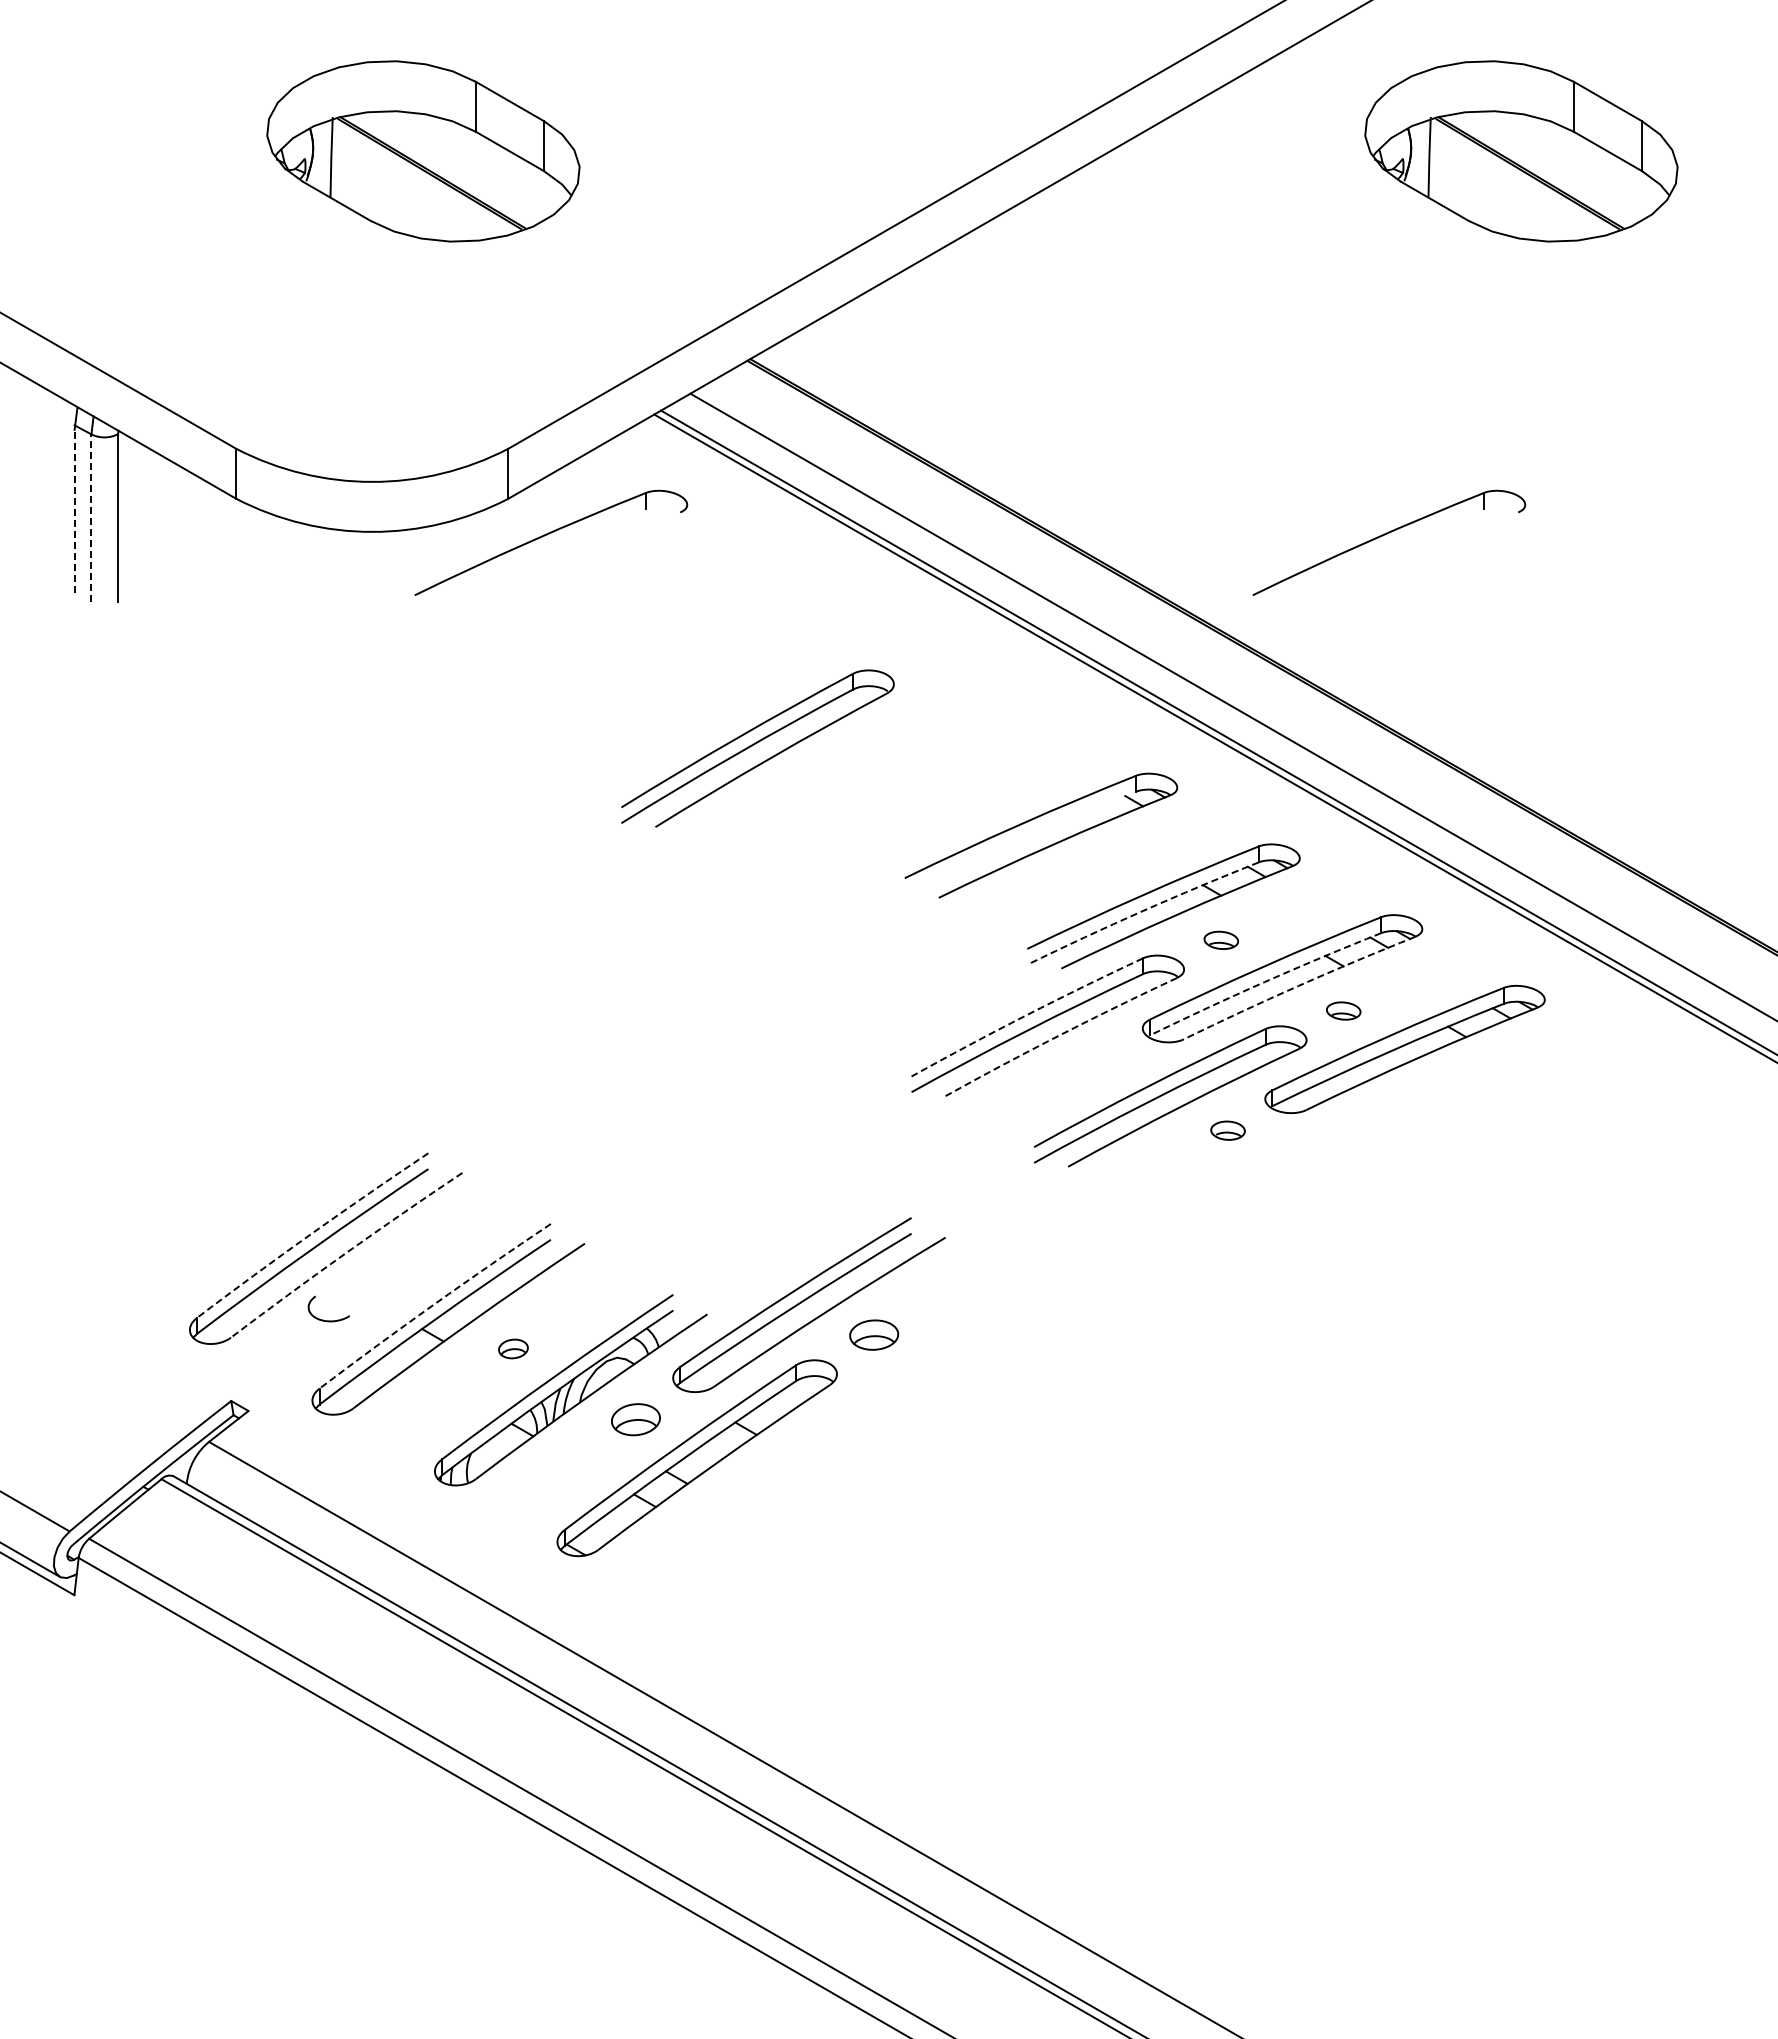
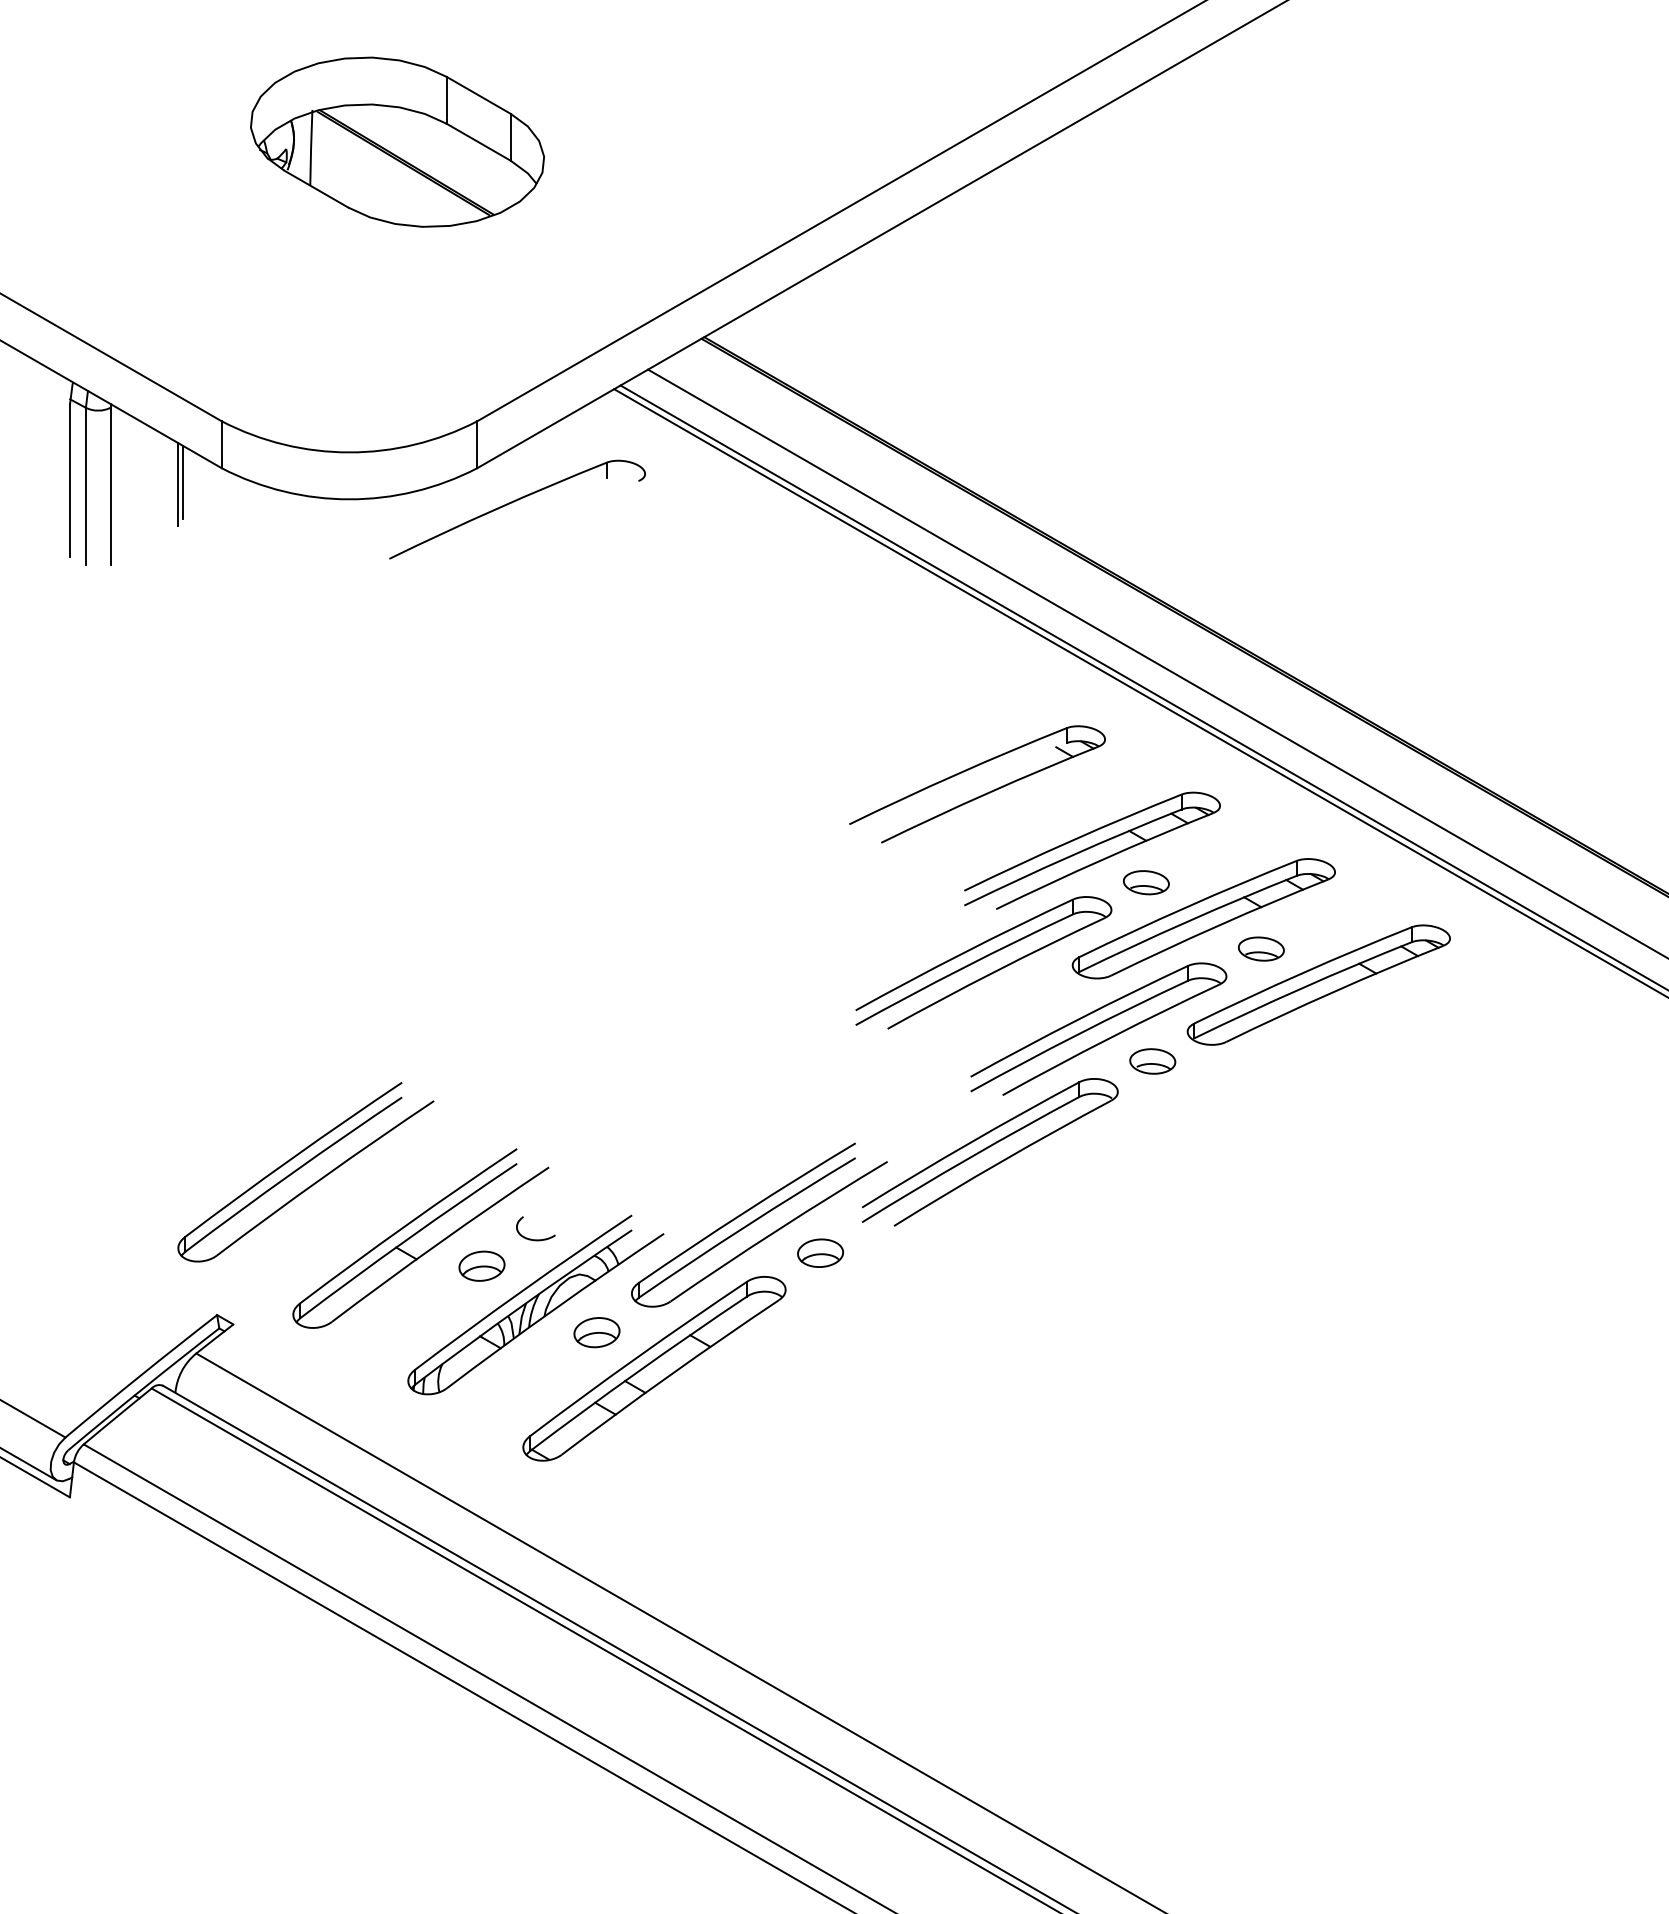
part: (1521, 151) -> (1428, 142), removed
line: (74, 511) -> (70, 480), dashed -> solid
line: (194, 513) -> (182, 482), added
line: (189, 515) -> (177, 483), added
line: (91, 518) -> (85, 486), dashed -> solid
part: (1385, 535) -> (1300, 502), removed
part: (757, 748) -> (989, 1152), moved
arc: (1142, 911) -> (1072, 855), dashed -> solid
part: (1221, 940) -> (1146, 882), size x1.43
arc: (1264, 982) -> (1186, 922), dashed -> solid
arc: (1298, 985) -> (1218, 925), dashed -> solid
part: (1343, 1010) -> (1261, 948), size x1.43
arc: (1026, 1015) -> (963, 953), dashed -> solid
arc: (1060, 1035) -> (995, 972), dashed -> solid
part: (1227, 1130) -> (1152, 1061), size x1.43
arc: (311, 1233) -> (292, 1157), dashed -> solid
arc: (345, 1253) -> (324, 1176), dashed -> solid
arc: (433, 1304) -> (406, 1224), dashed -> solid
curve: (328, 1320) -> (535, 1239), moved
part: (513, 1348) -> (482, 1265), size x1.67

